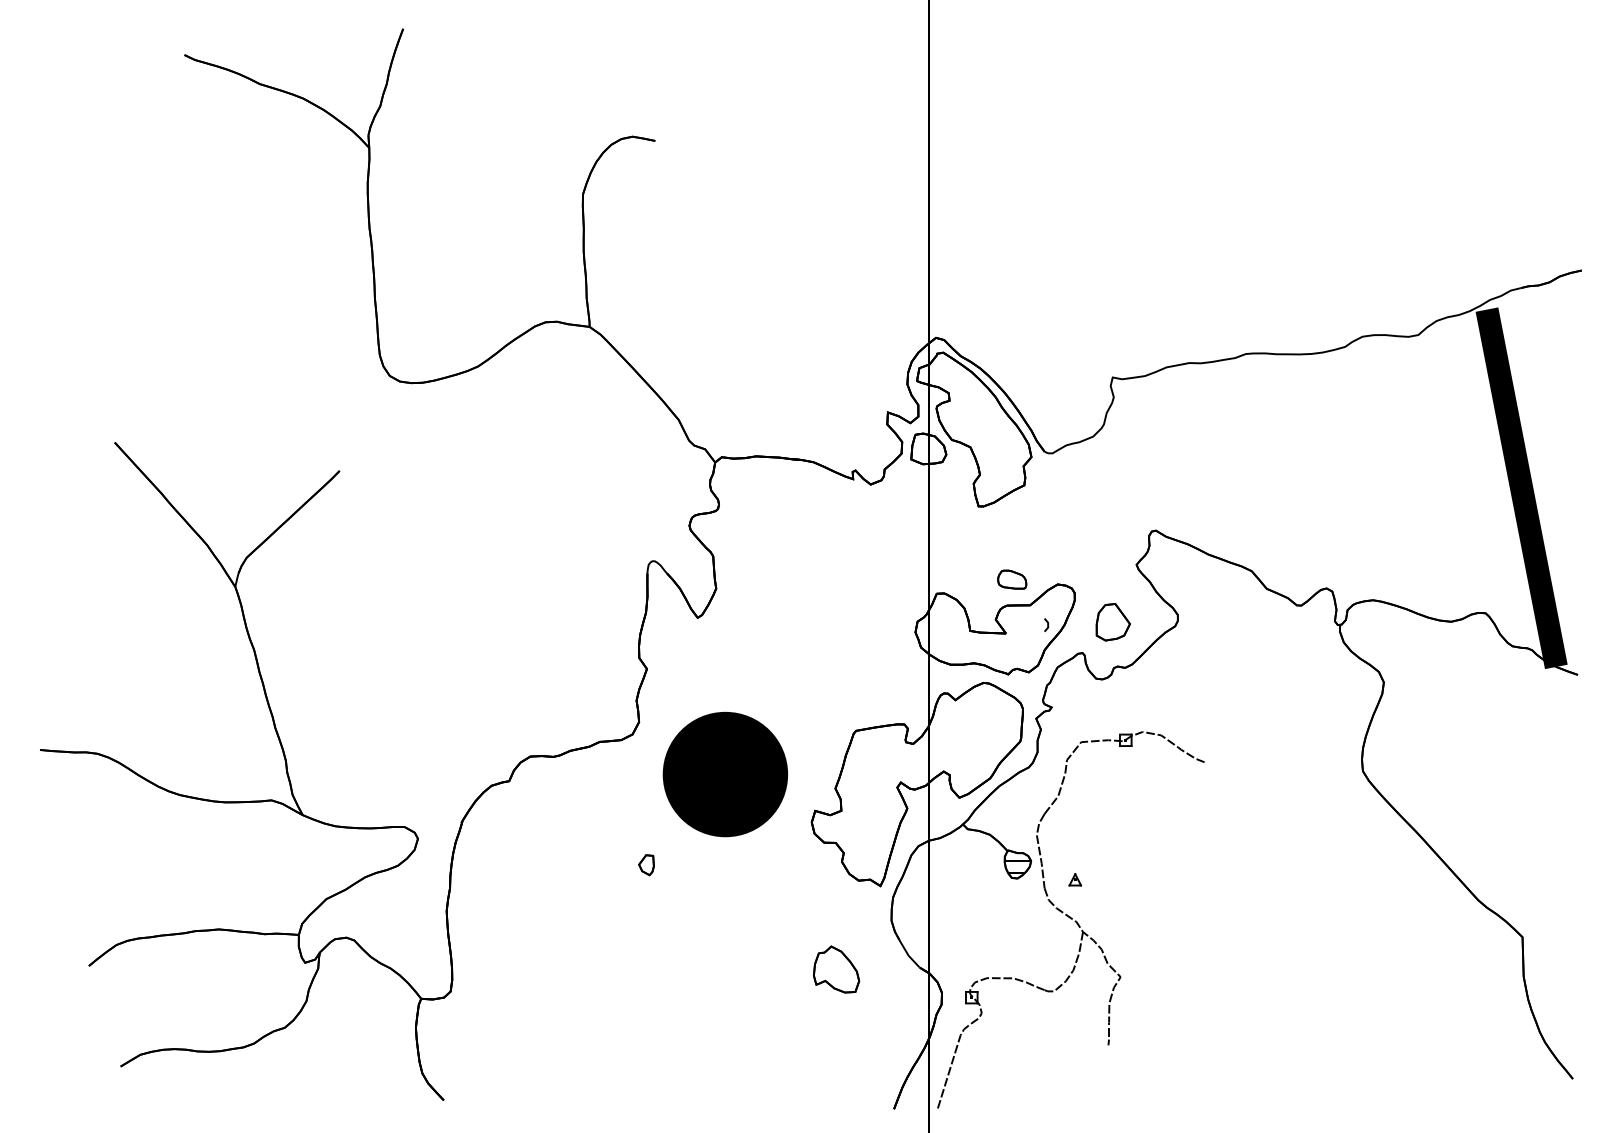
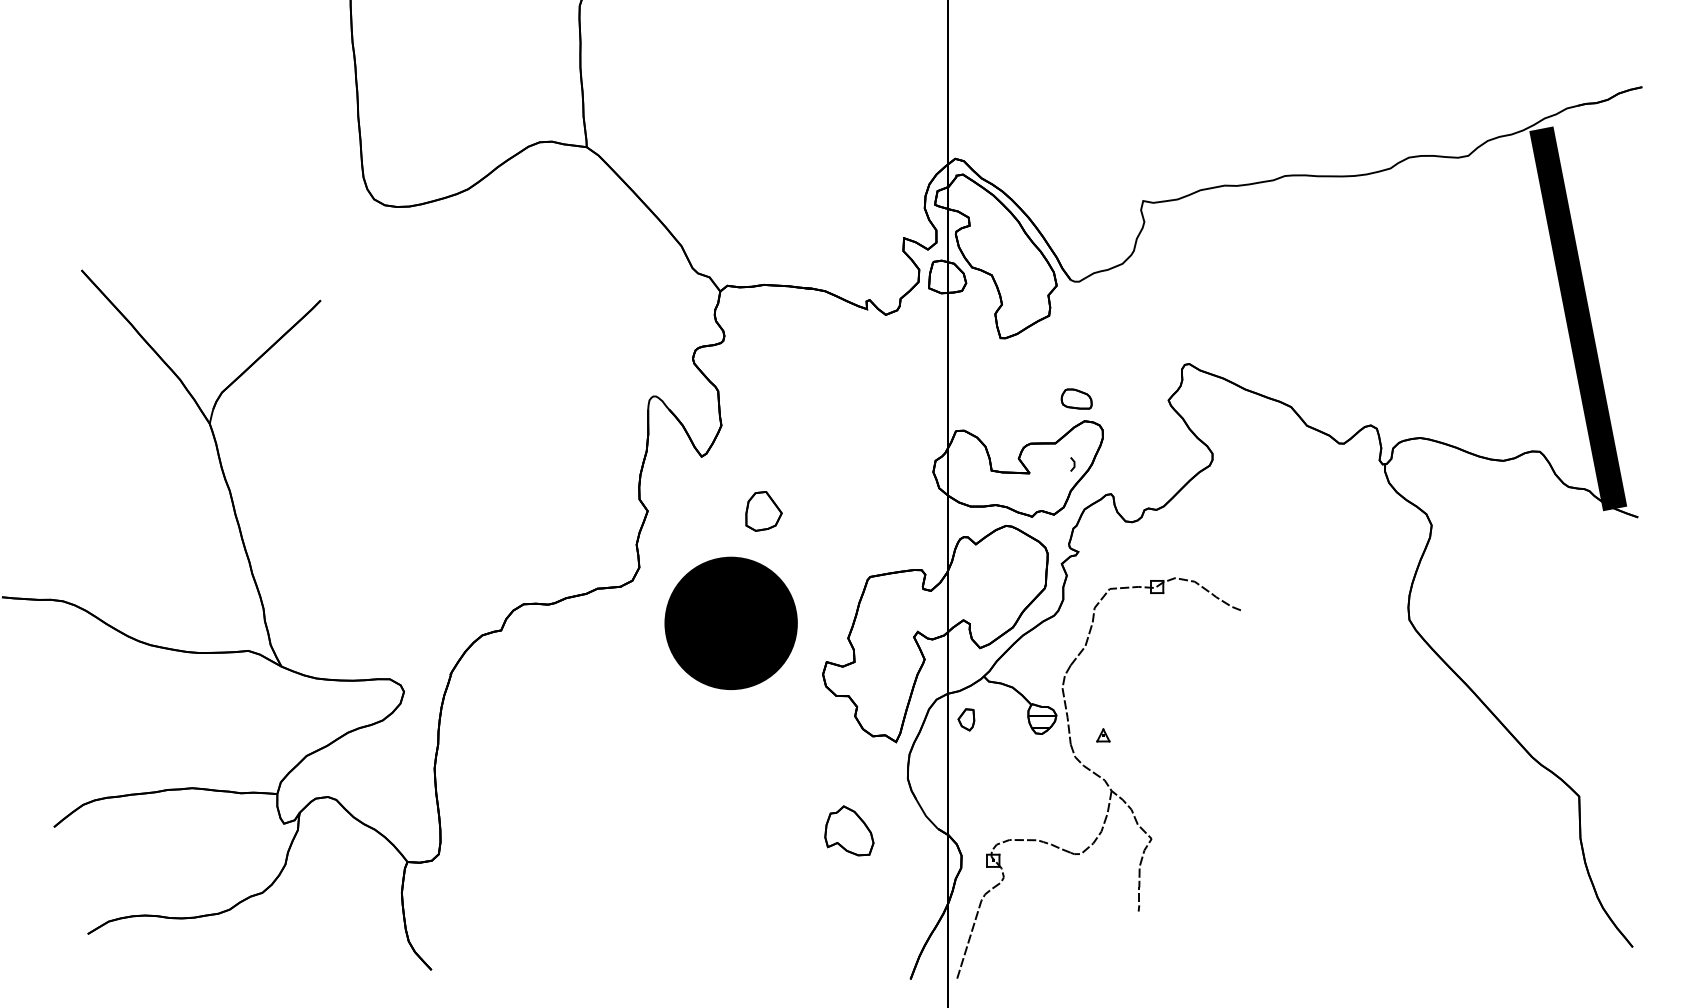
part: (1012, 579) -> (1077, 398), moved
part: (1112, 622) -> (763, 511), moved
part: (646, 865) -> (966, 720), moved

